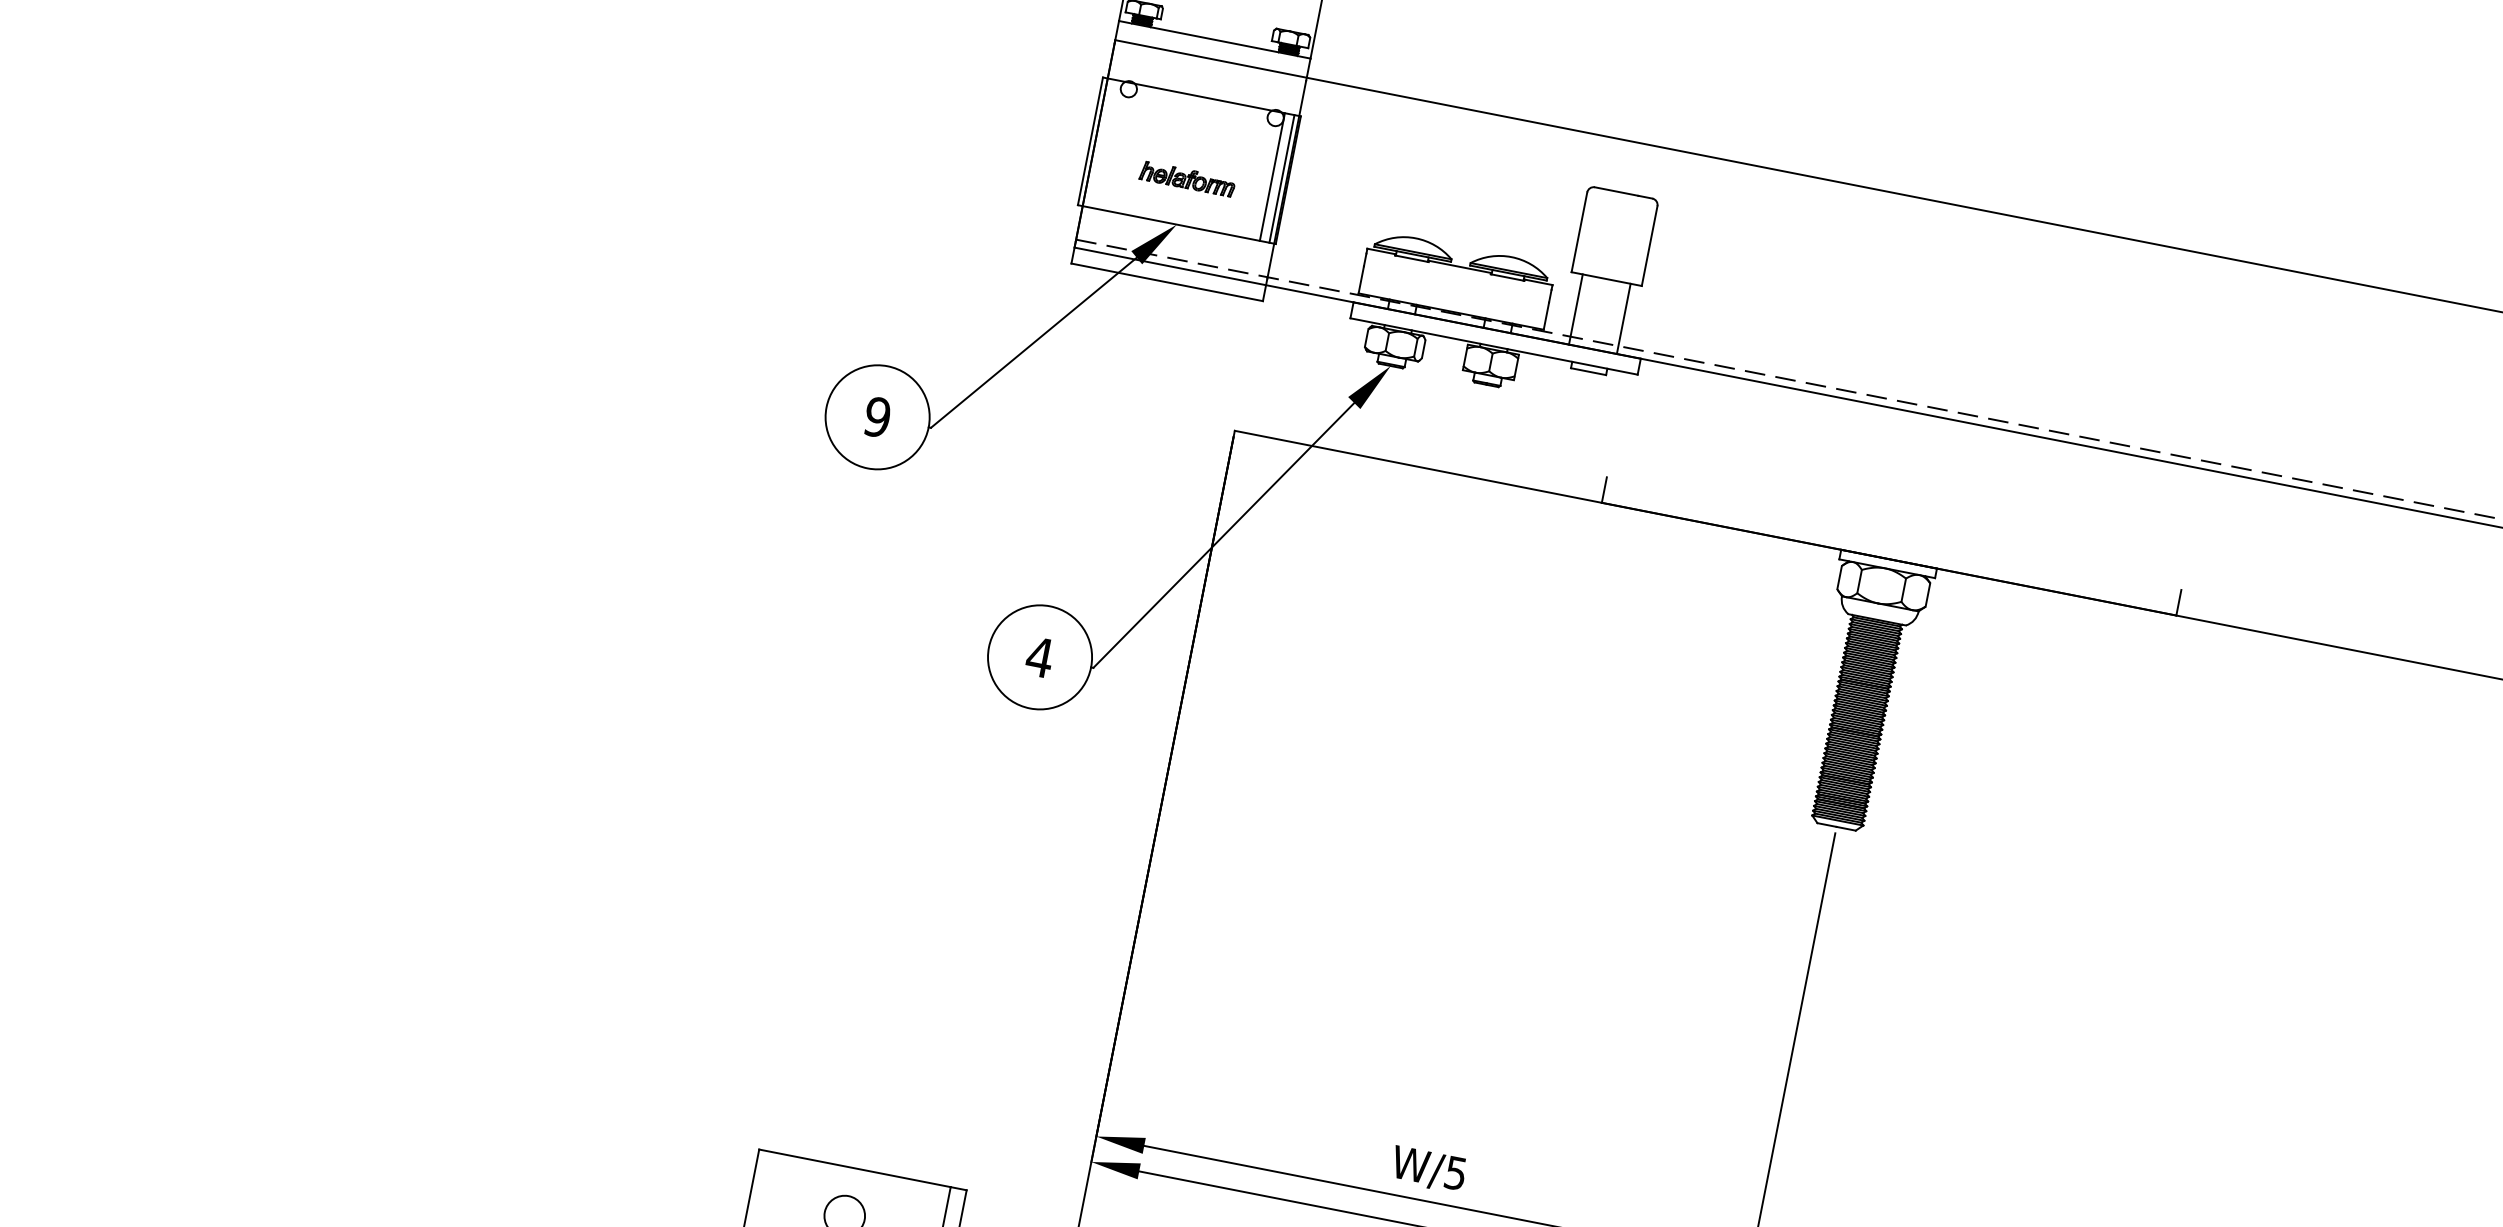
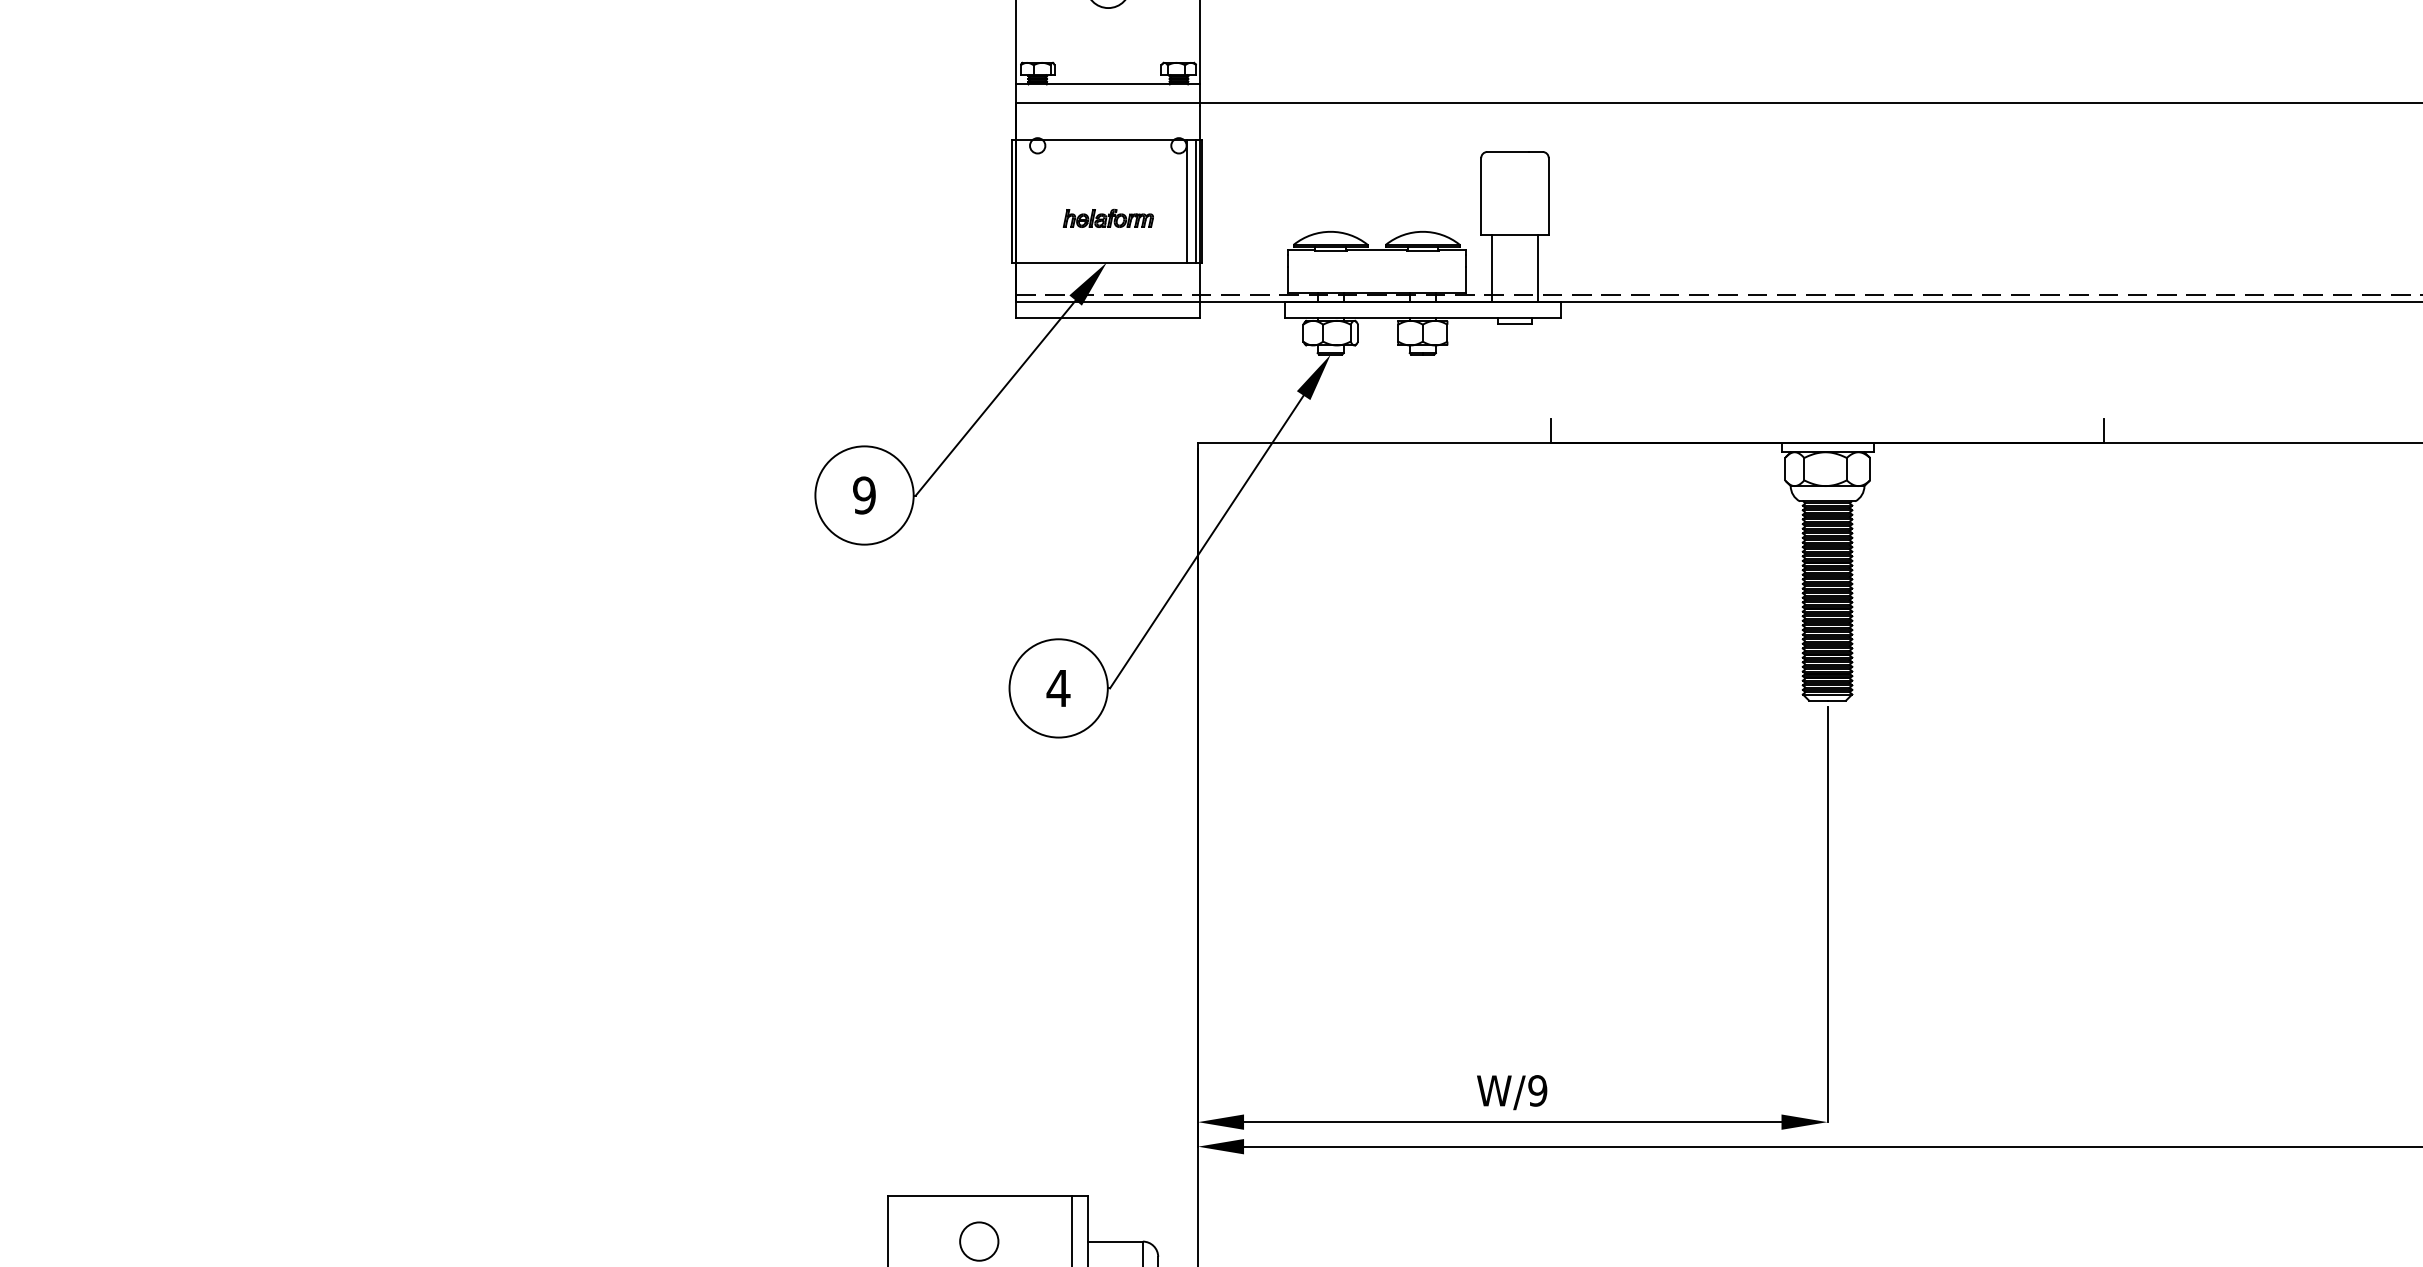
text: (1455, 1172) -> (1537, 1090), W/5 -> W/9

